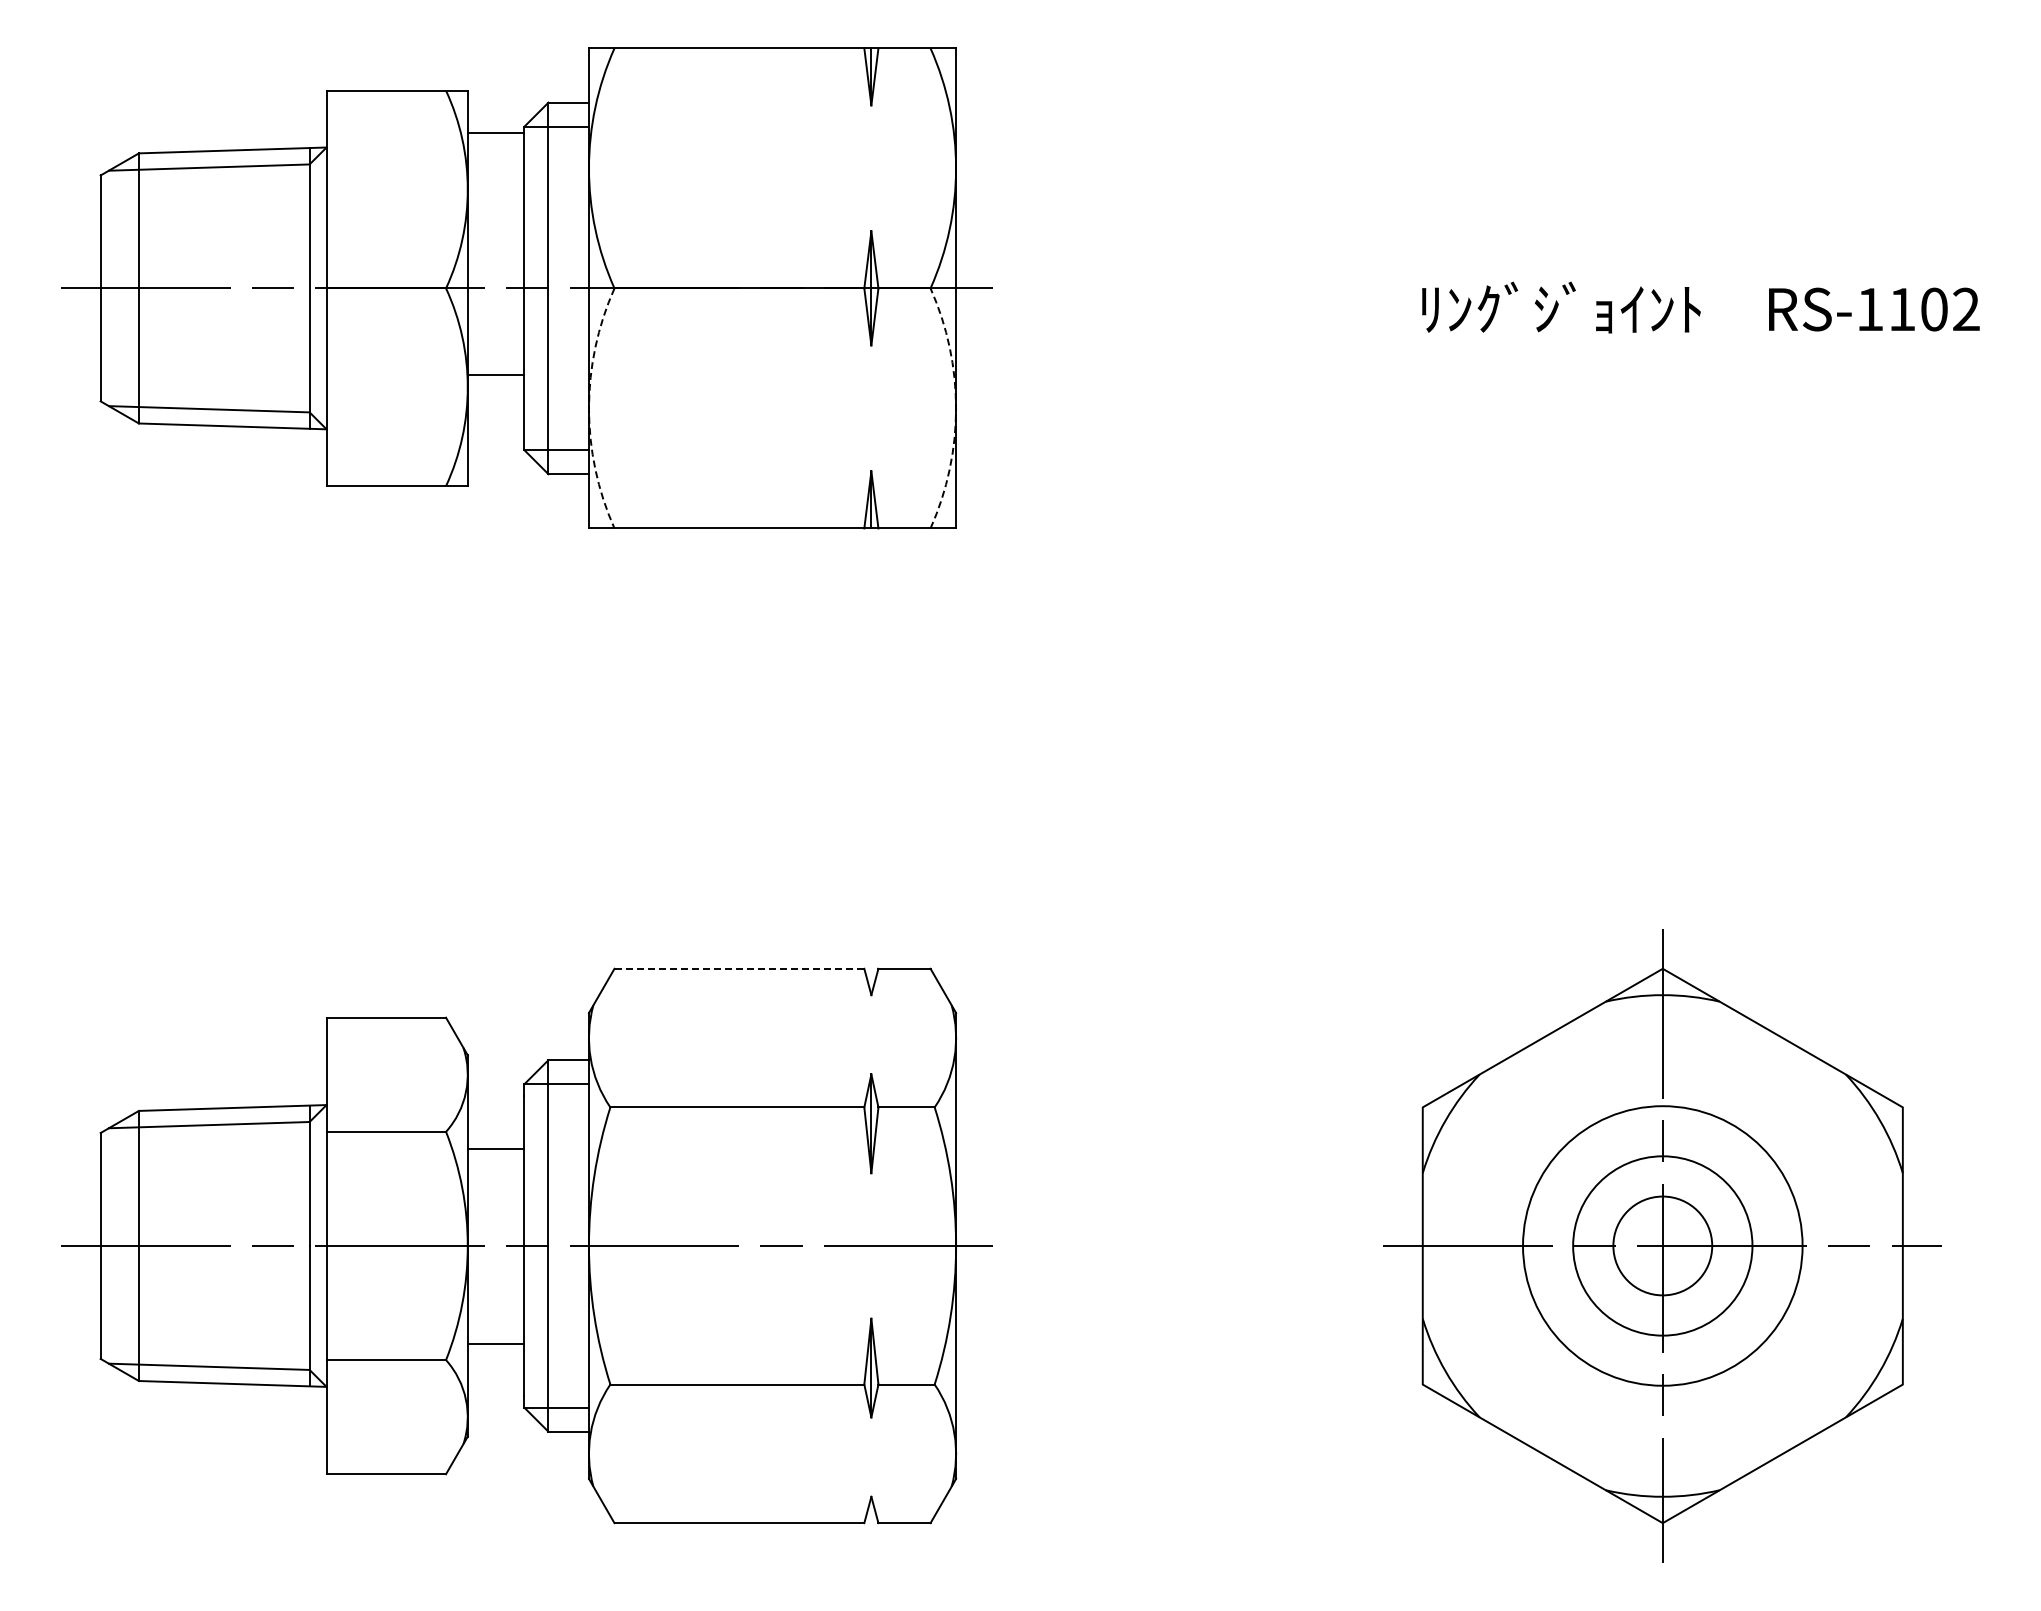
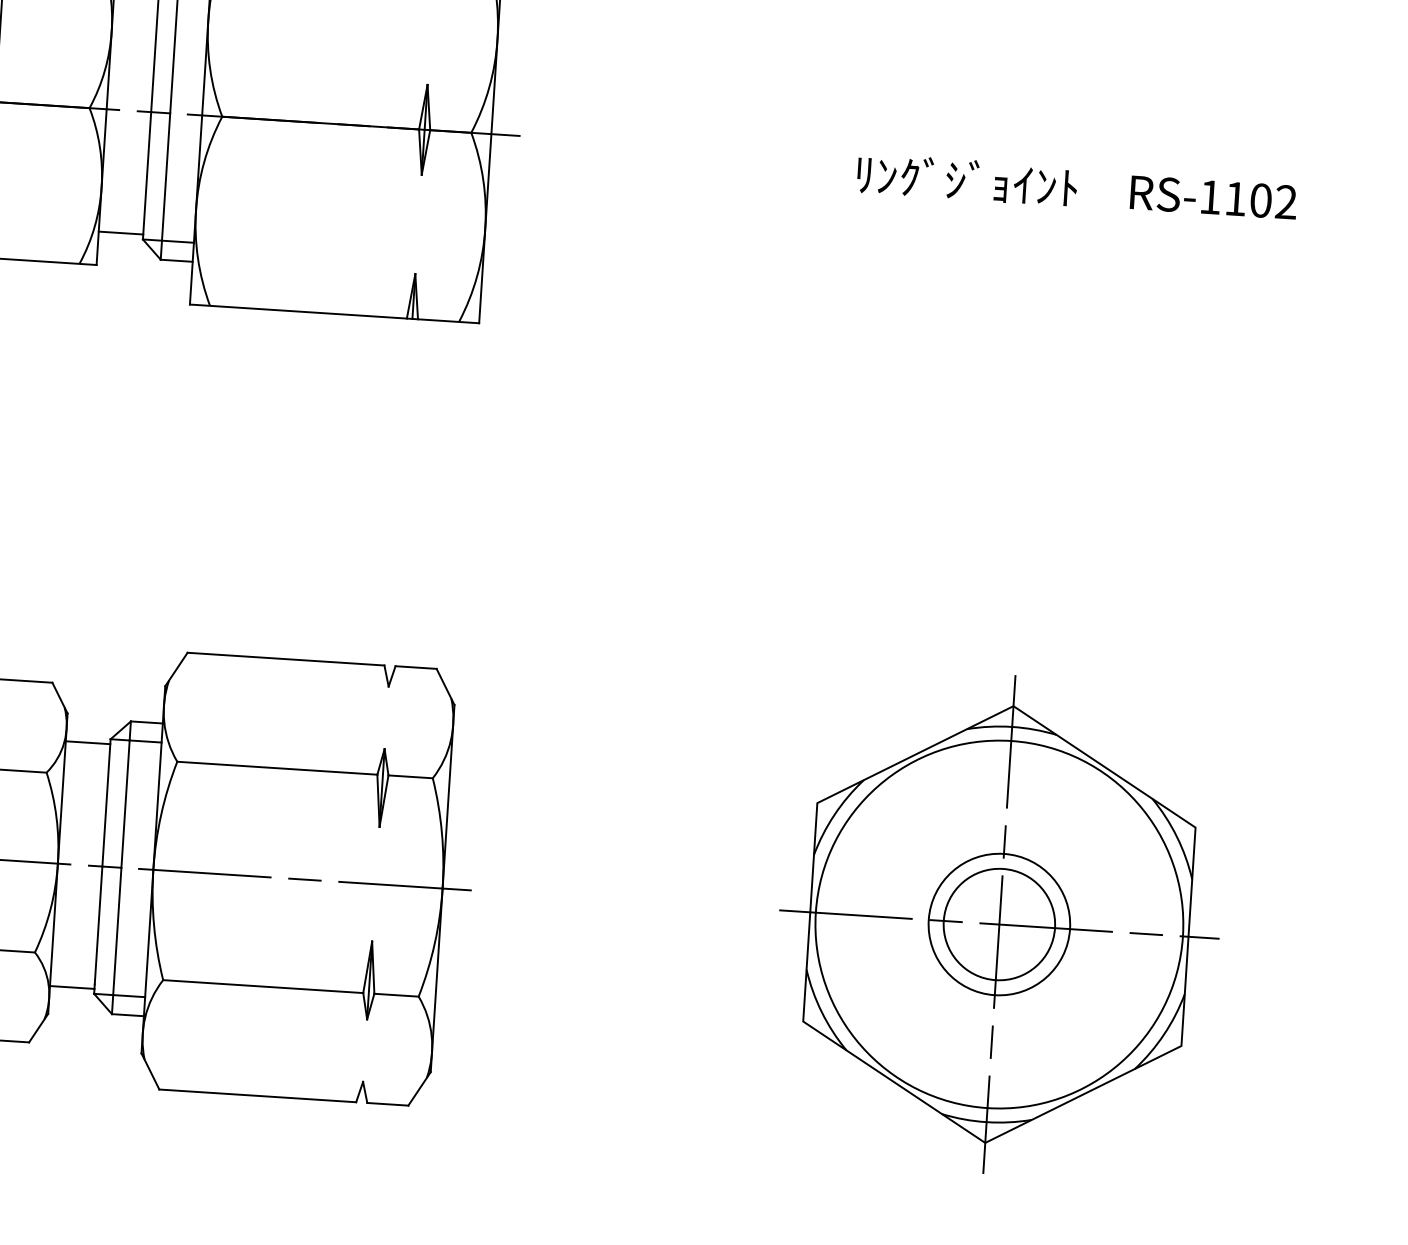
line: (495, 374) -> (120, 232), moved
arc: (589, 408) -> (196, 210), dashed -> solid
arc: (956, 408) -> (485, 228), dashed -> solid
line: (739, 968) -> (286, 658), dashed -> solid
line: (495, 1148) -> (87, 742), moved
circle: (1662, 1245) -> (999, 924), size x1.43
circle: (1662, 1245) -> (999, 924), size x1.67
line: (495, 1344) -> (71, 987), moved

